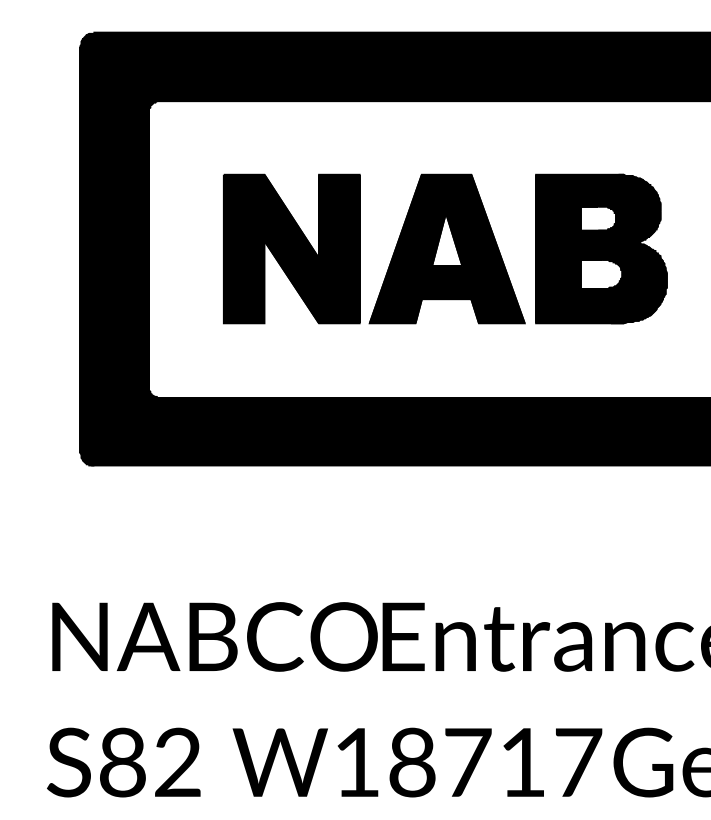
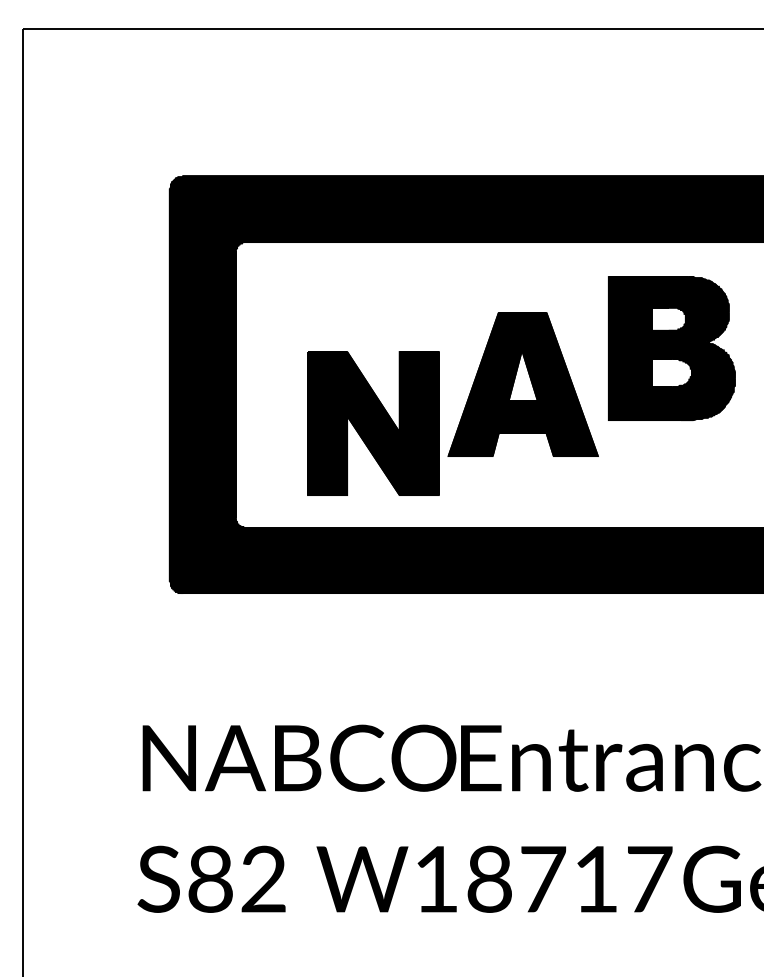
part: (291, 248) -> (373, 423), moved
part: (601, 248) -> (671, 348), moved

